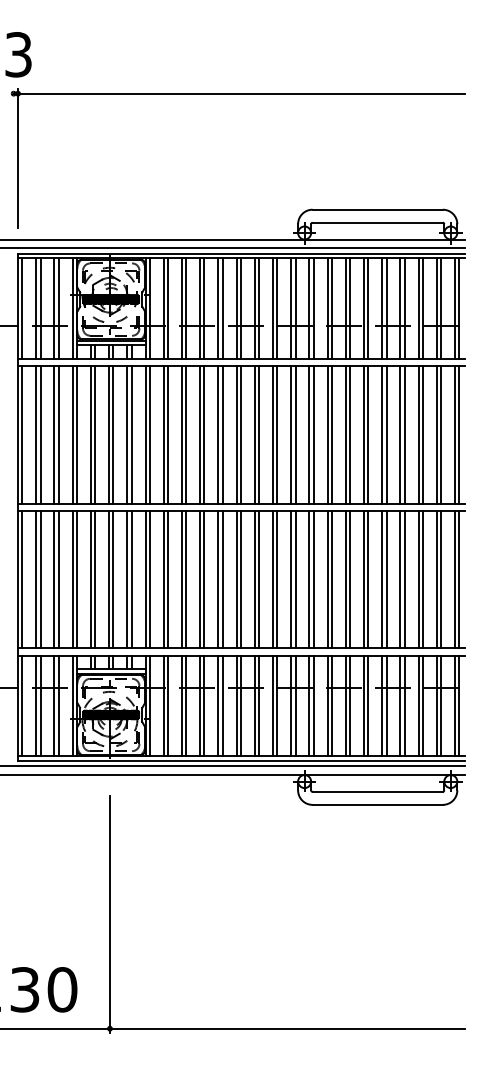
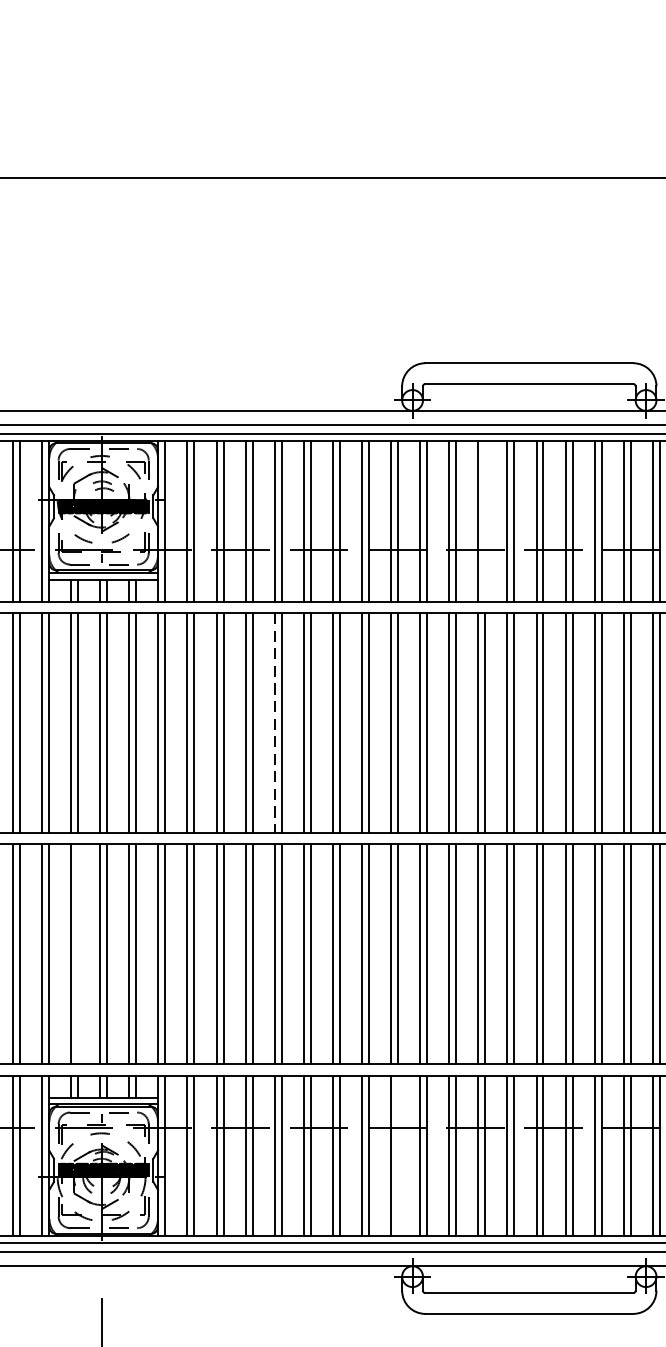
line: (350, 308) -> (485, 521), removed
line: (218, 434) -> (275, 722), solid -> dashed
line: (95, 579) -> (78, 953), removed
line: (295, 705) -> (397, 1155), removed

